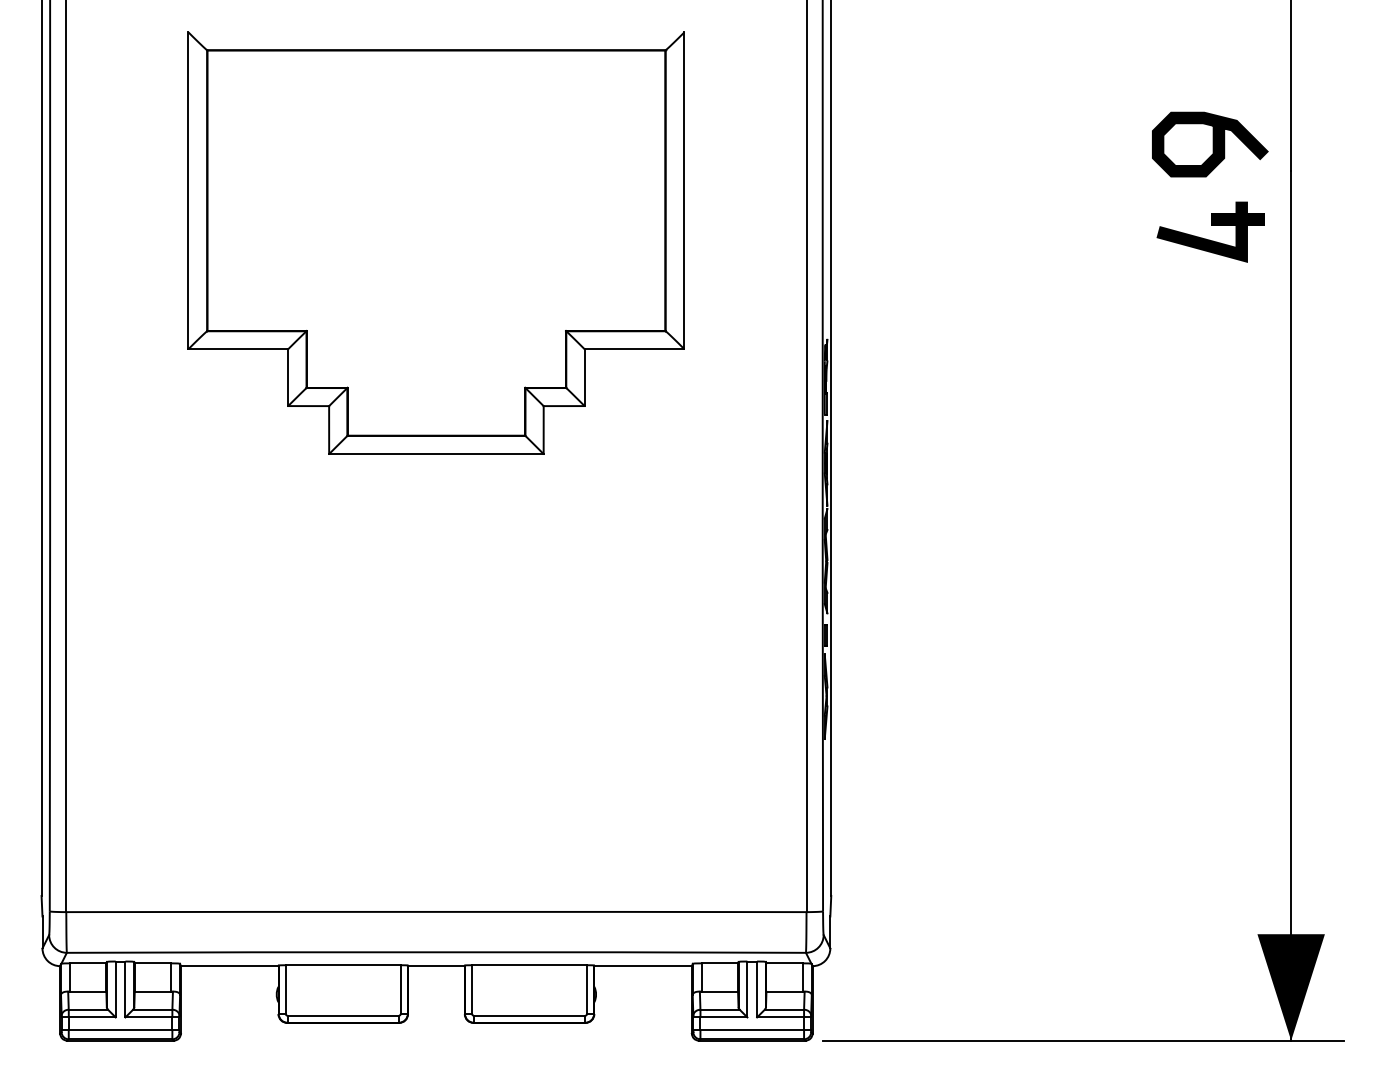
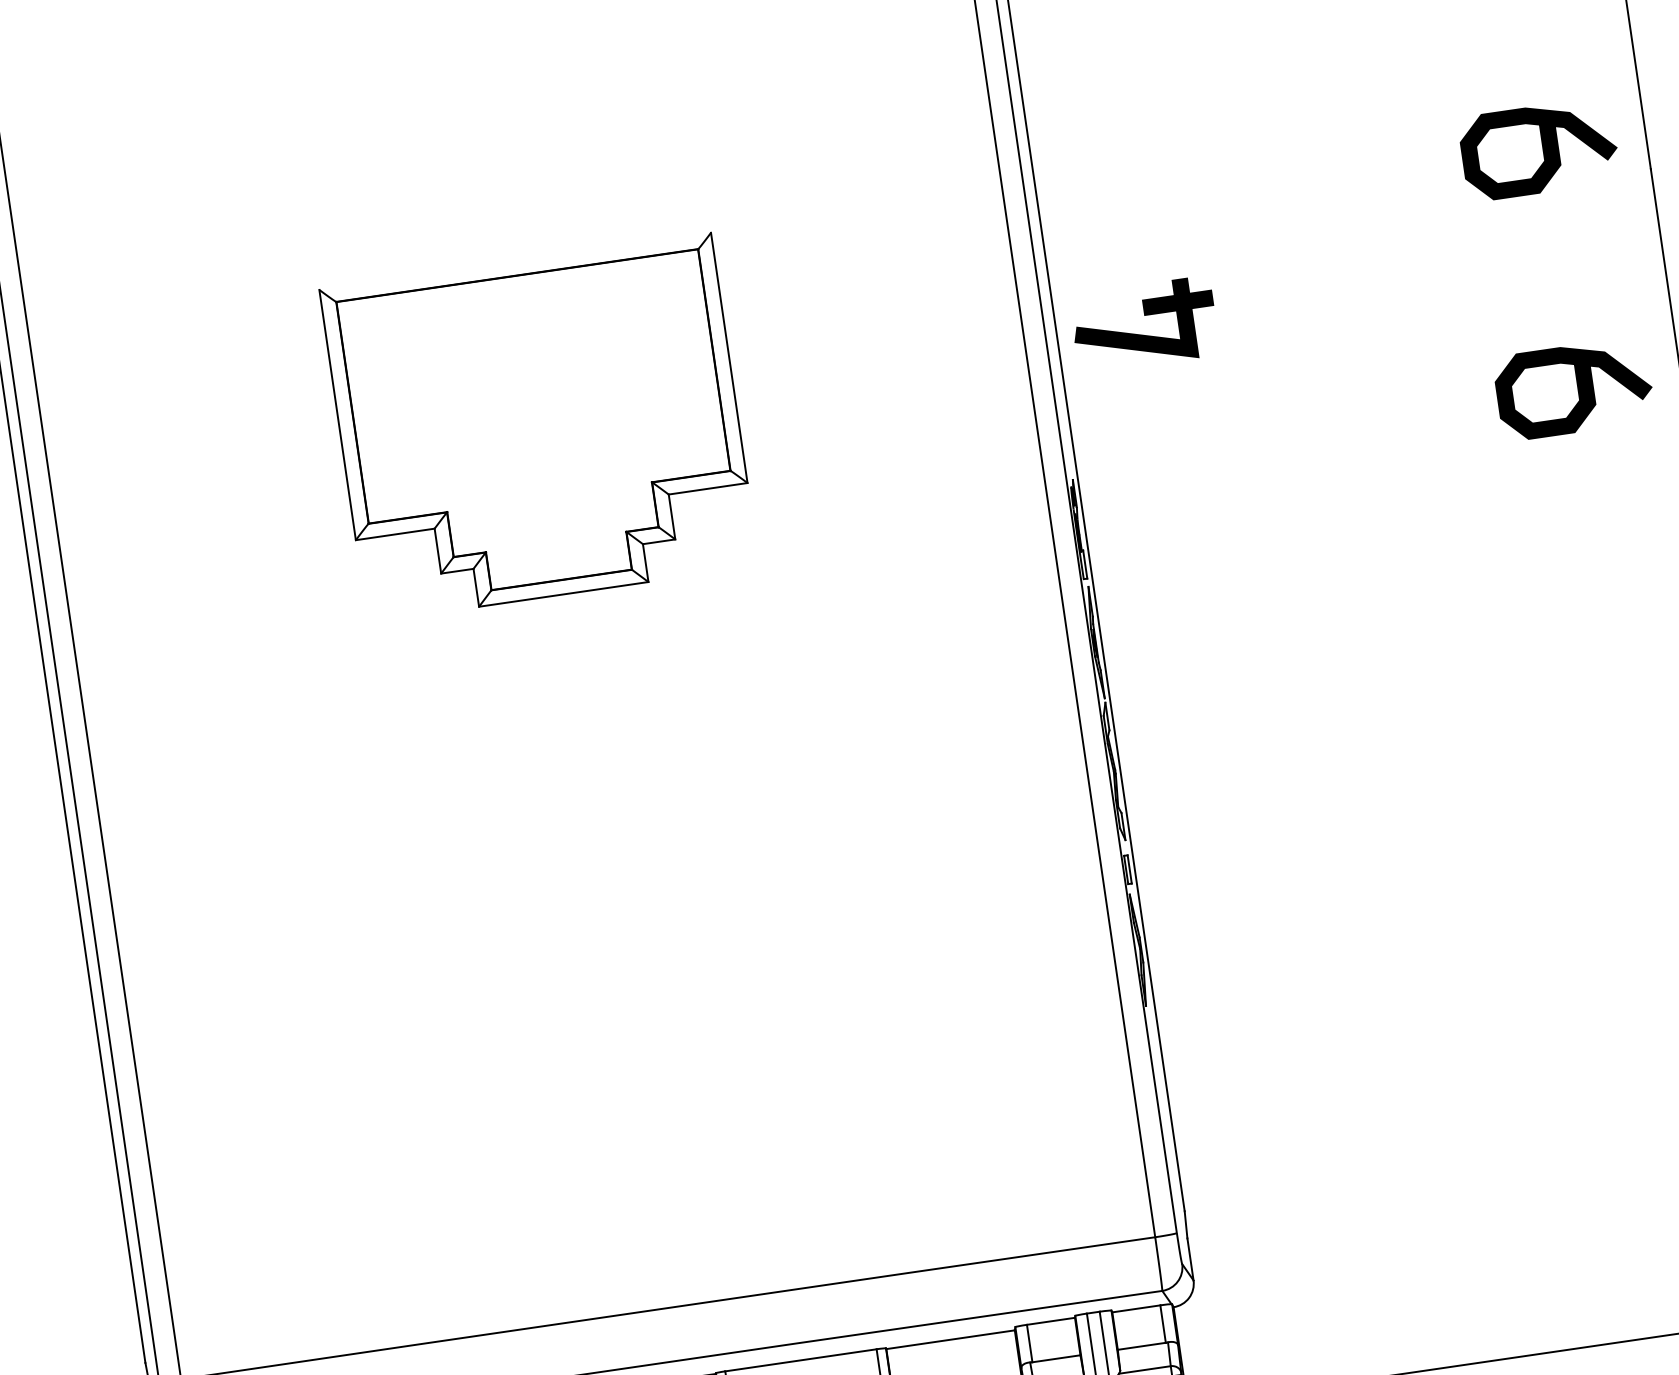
part: (1211, 225) -> (1144, 315), moved
part: (435, 242) -> (538, 427), size x0.6
curve: (1212, 326) -> (1577, 388), added

